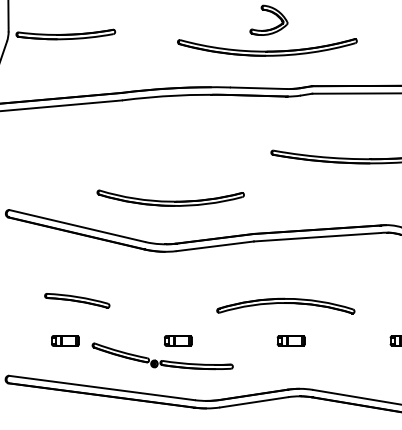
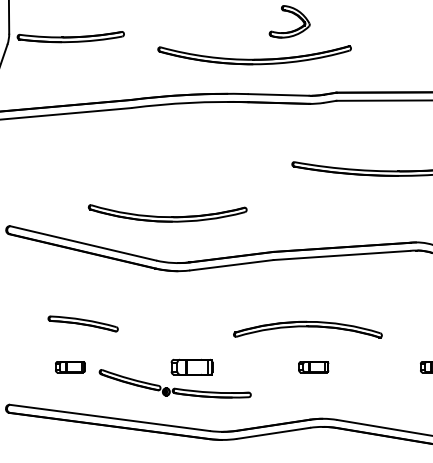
part: (267, 47) -> (254, 55), moved
part: (170, 197) -> (167, 212), moved
part: (178, 340) -> (192, 366), size x1.4

